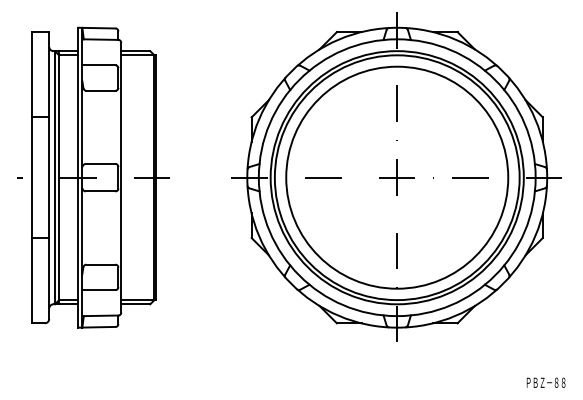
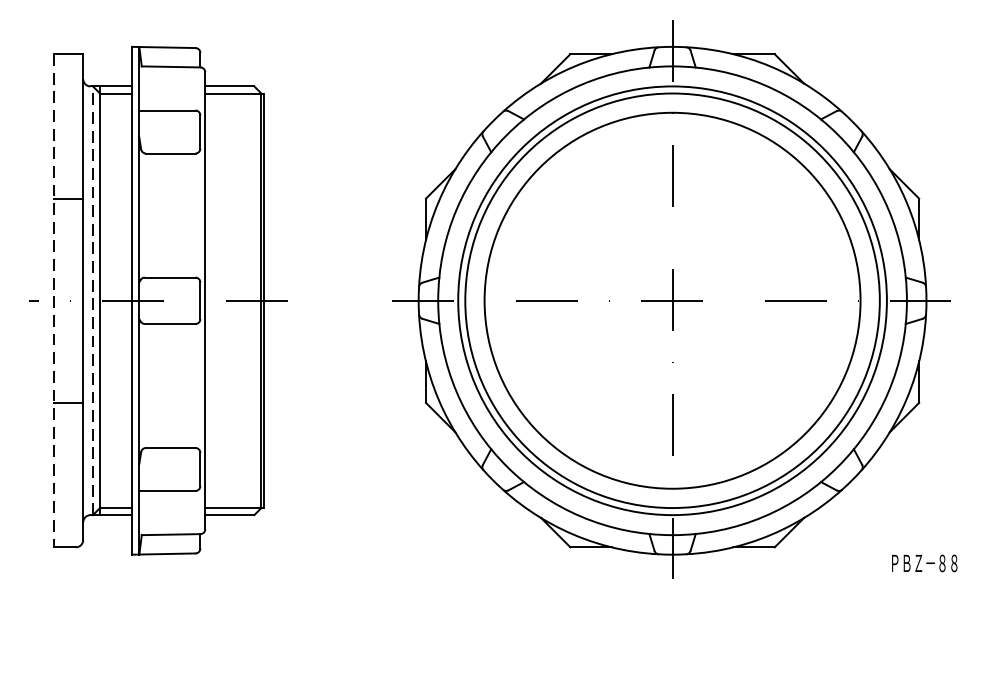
line: (31, 177) -> (53, 300), solid -> dashed
line: (54, 177) -> (92, 300), solid -> dashed
text: (545, 382) -> (923, 562), moved

